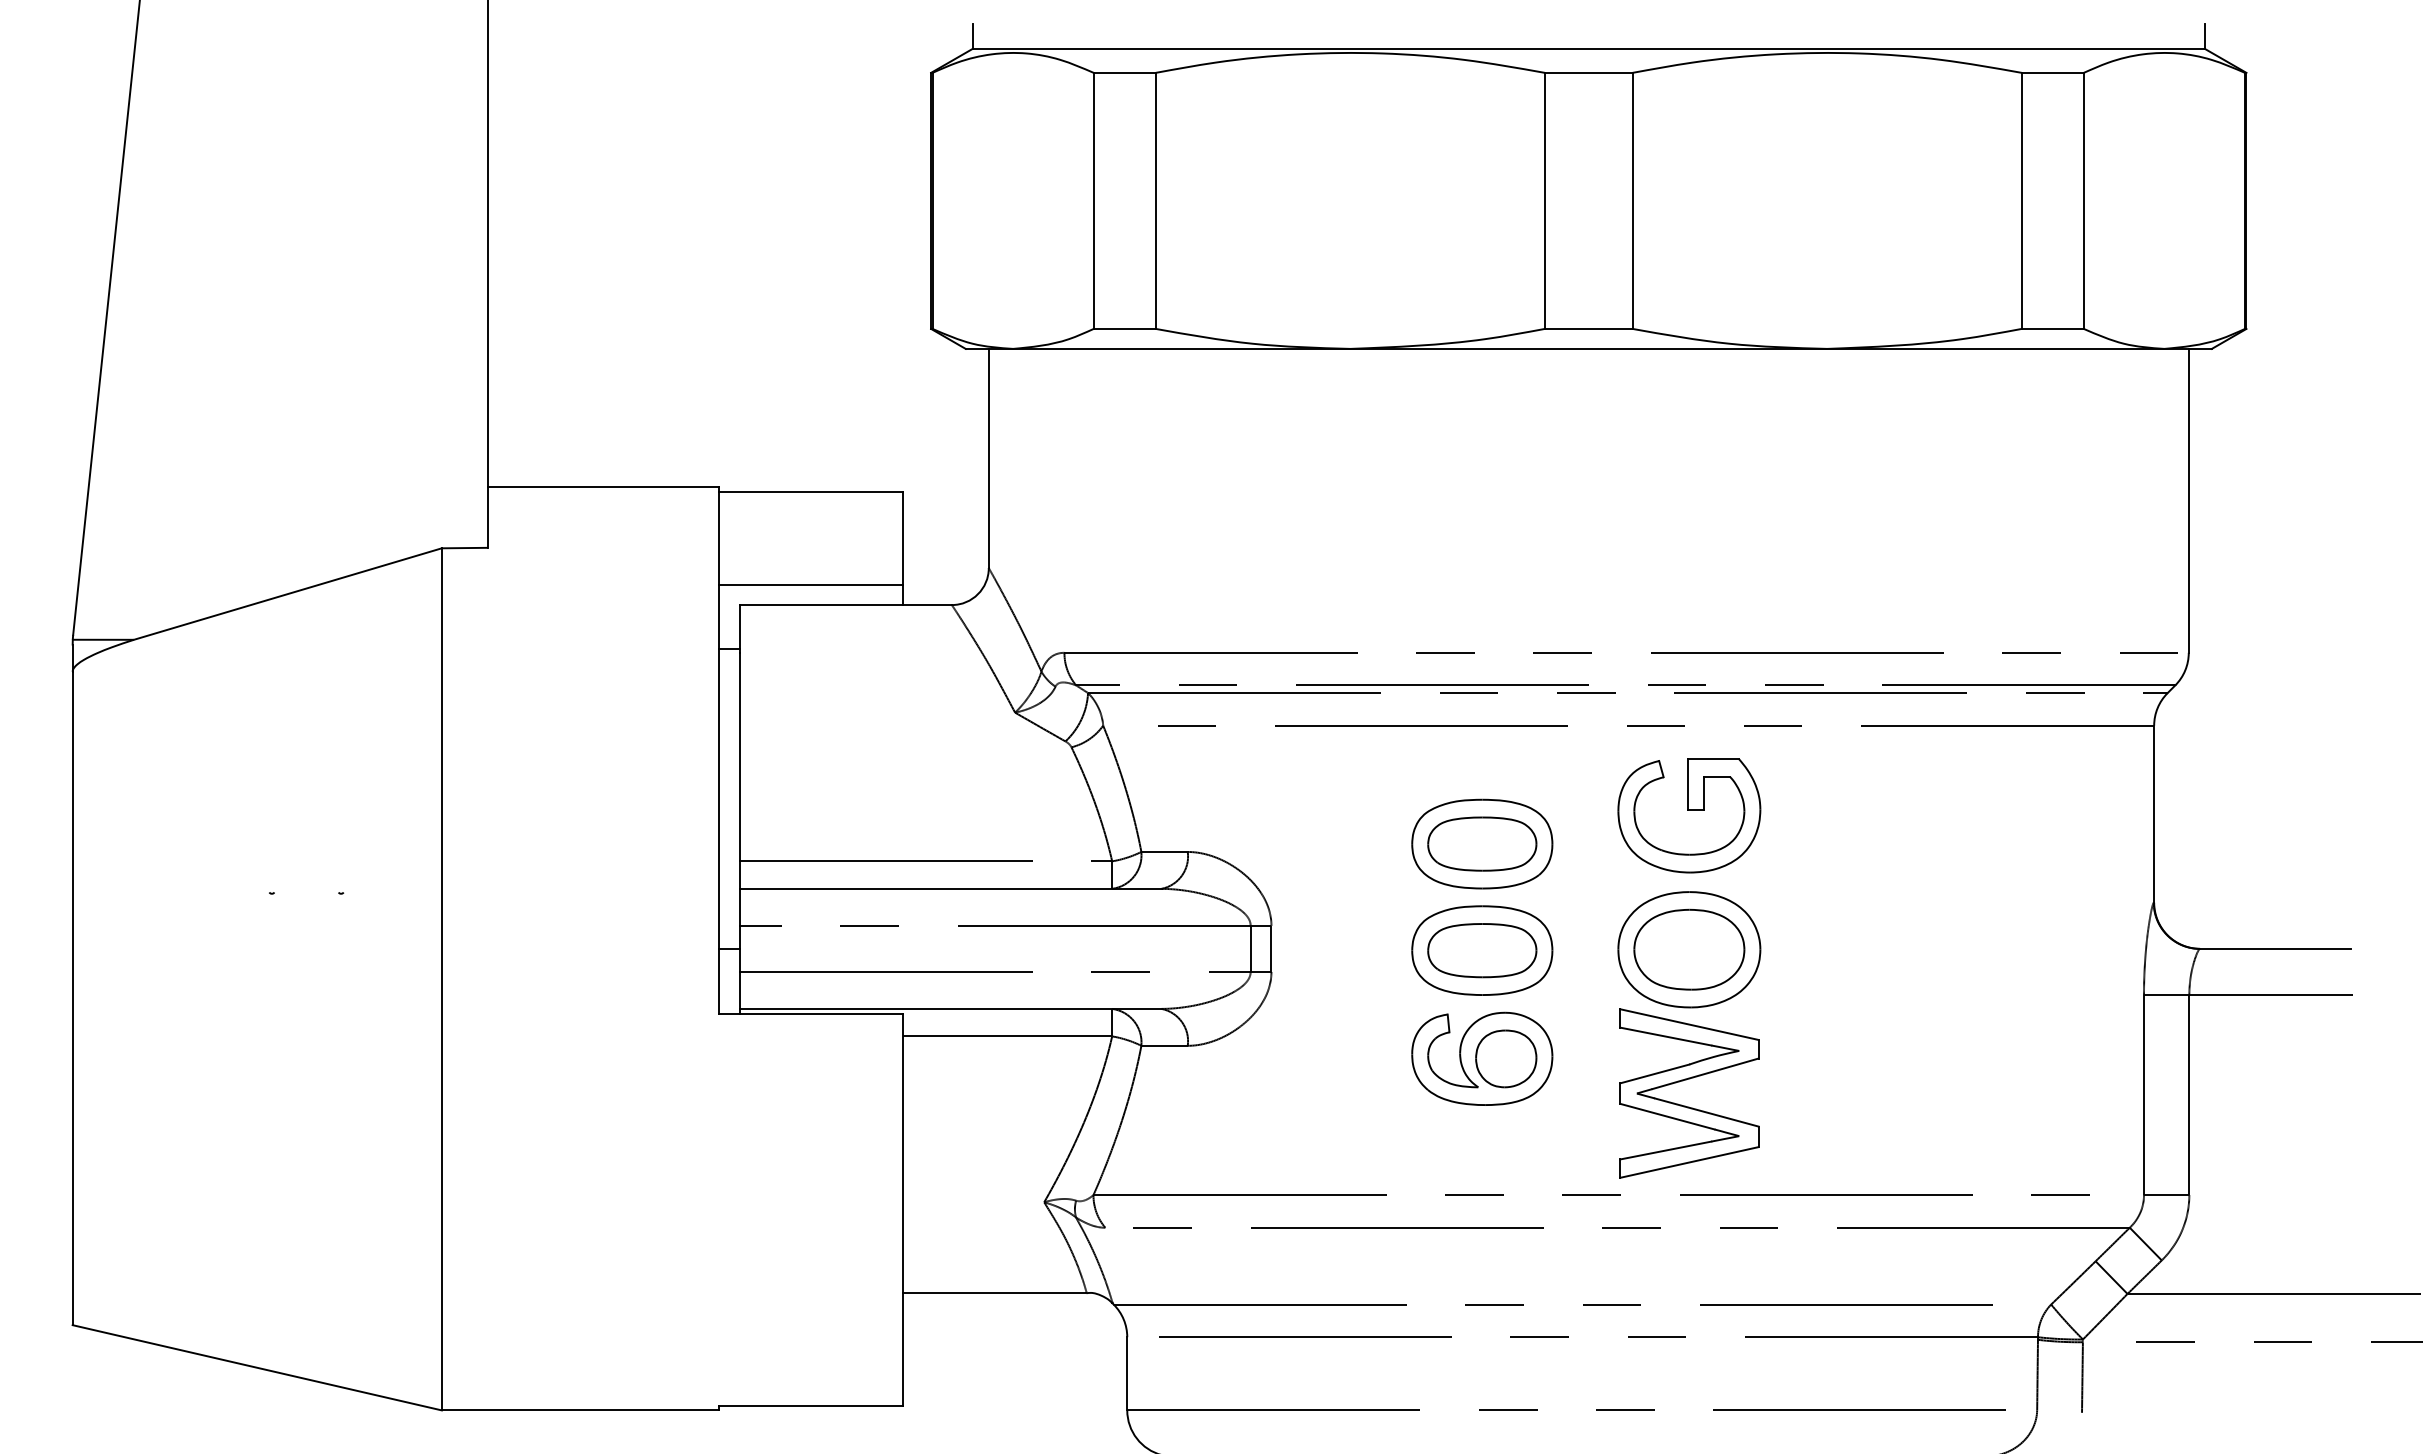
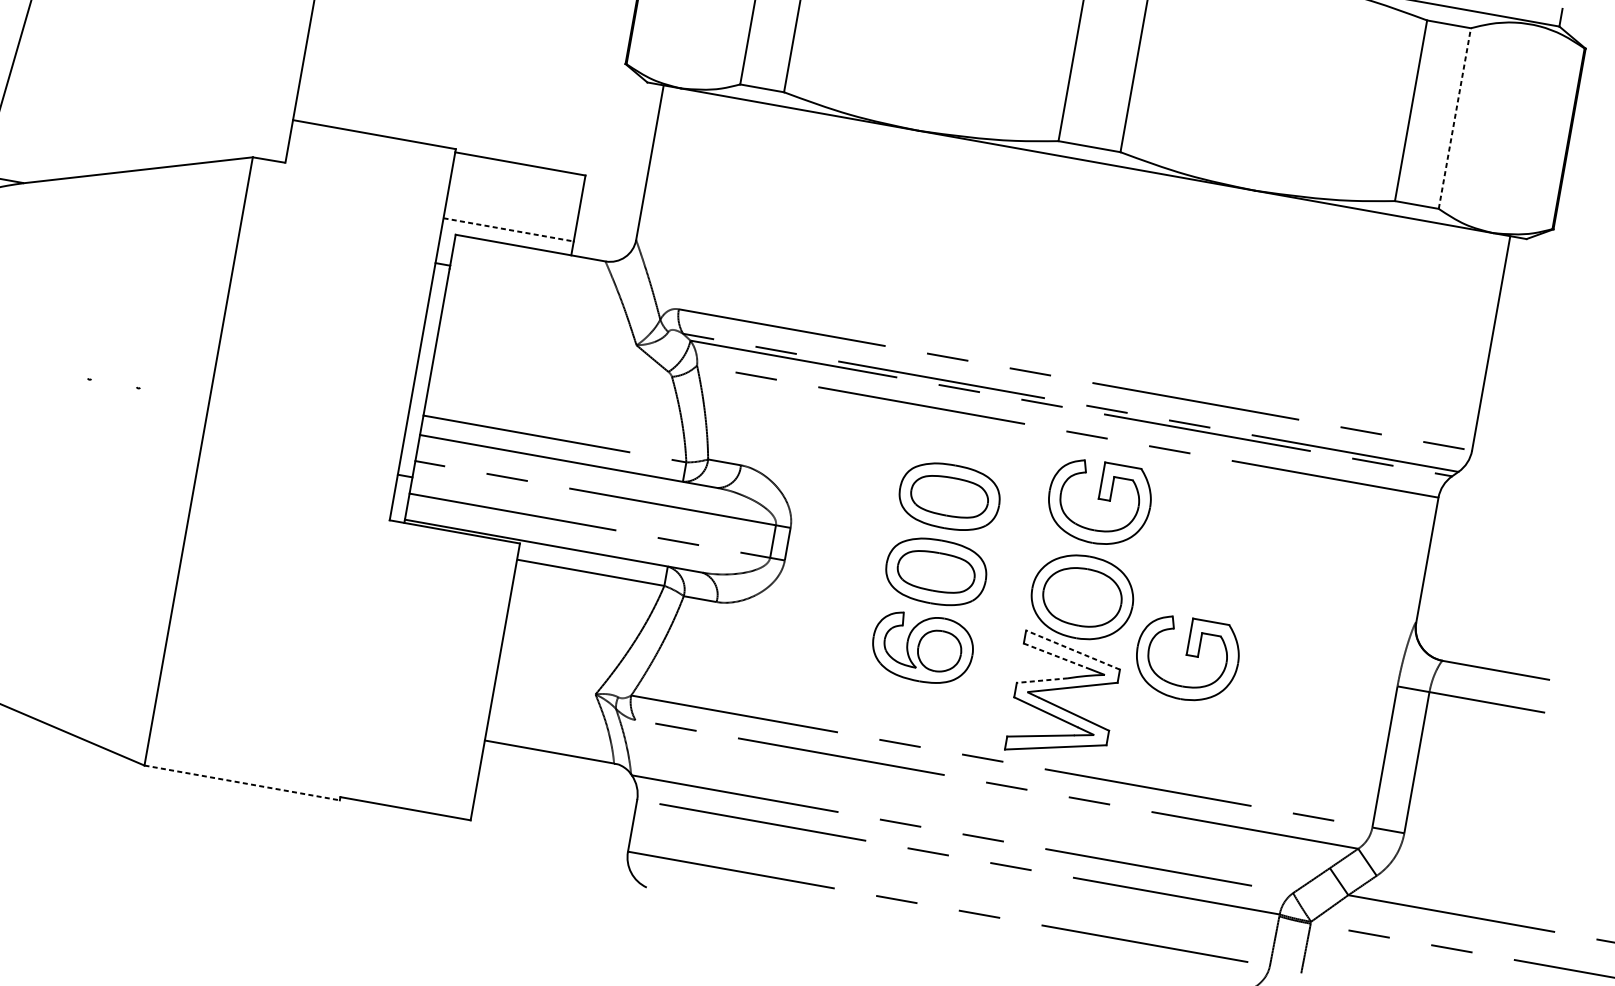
line: (2083, 200) -> (1454, 118), solid -> dashed
line: (811, 585) -> (508, 230), solid -> dashed
part: (1848, 1008) -> (1187, 658), added
line: (1689, 1024) -> (1073, 650), solid -> dashed
line: (1666, 1036) -> (1055, 655), solid -> dashed
line: (1654, 1073) -> (1042, 680), solid -> dashed
line: (580, 1410) -> (242, 783), solid -> dashed

